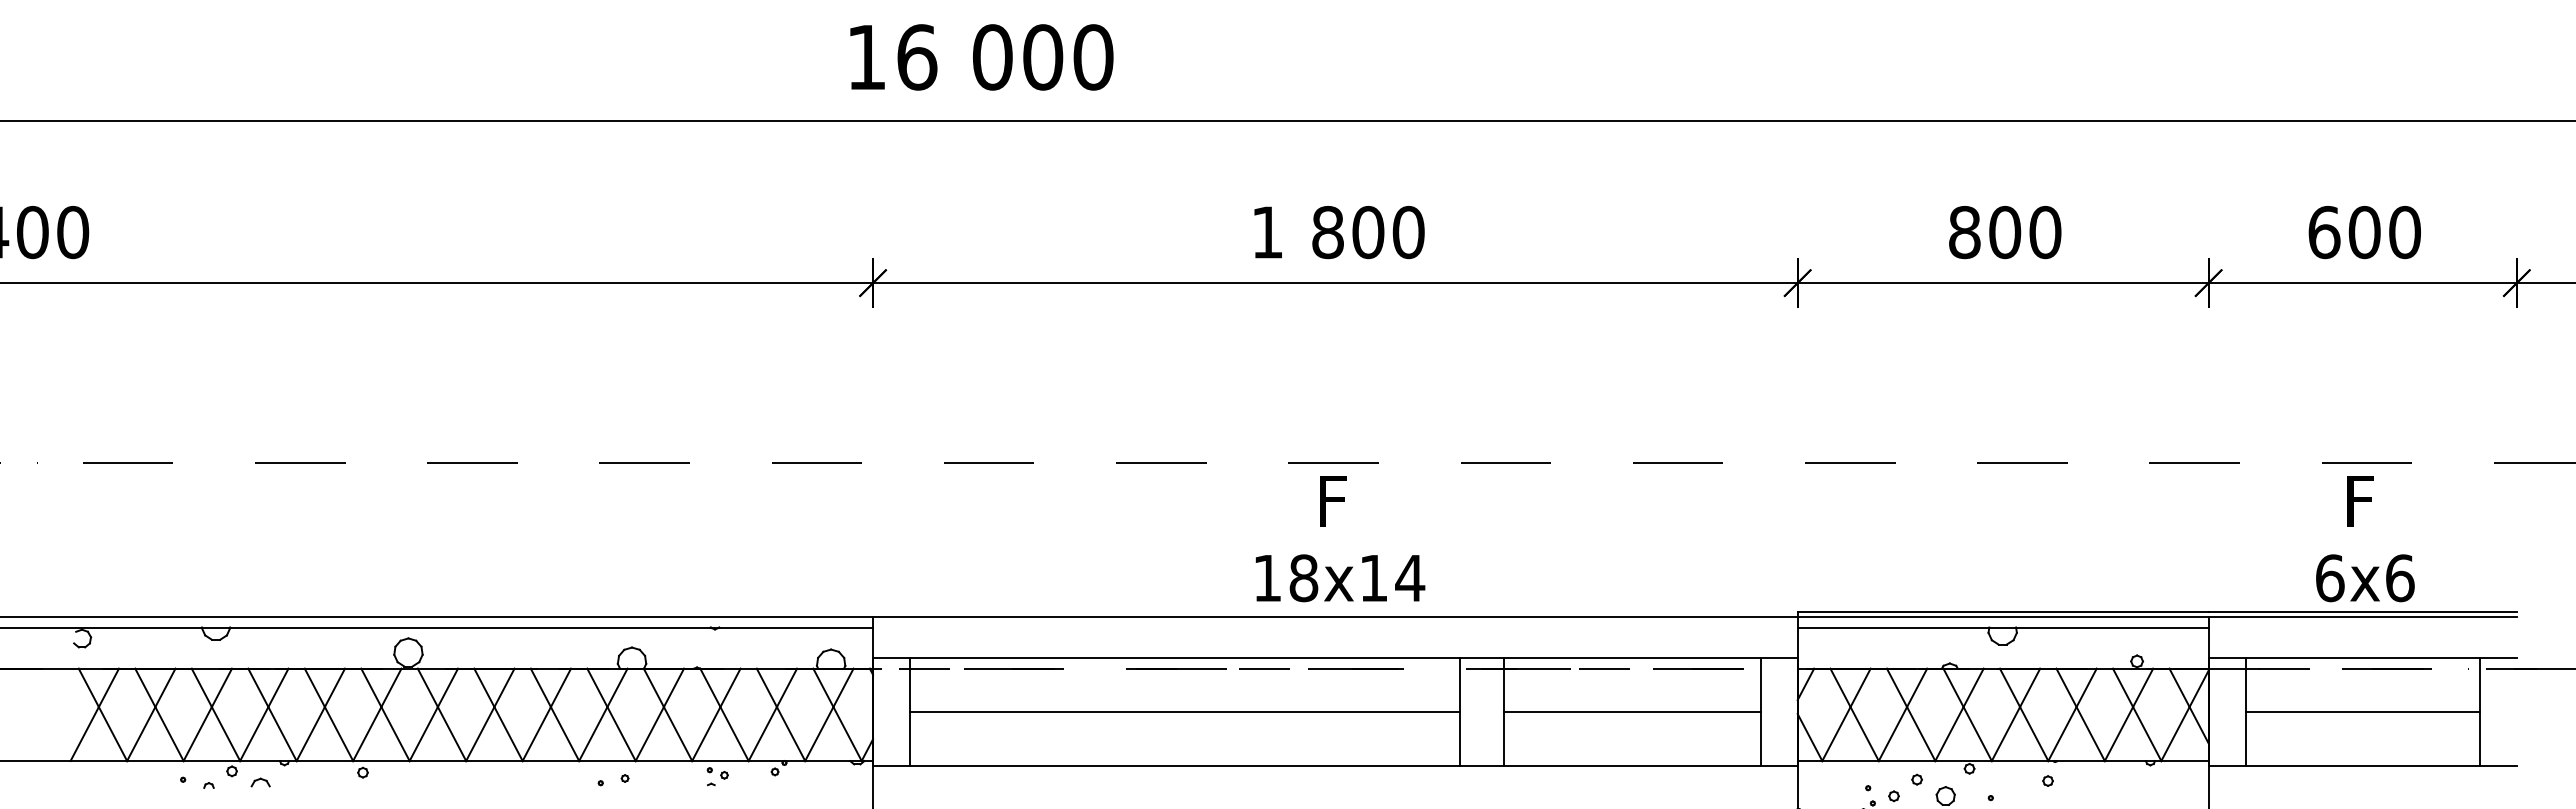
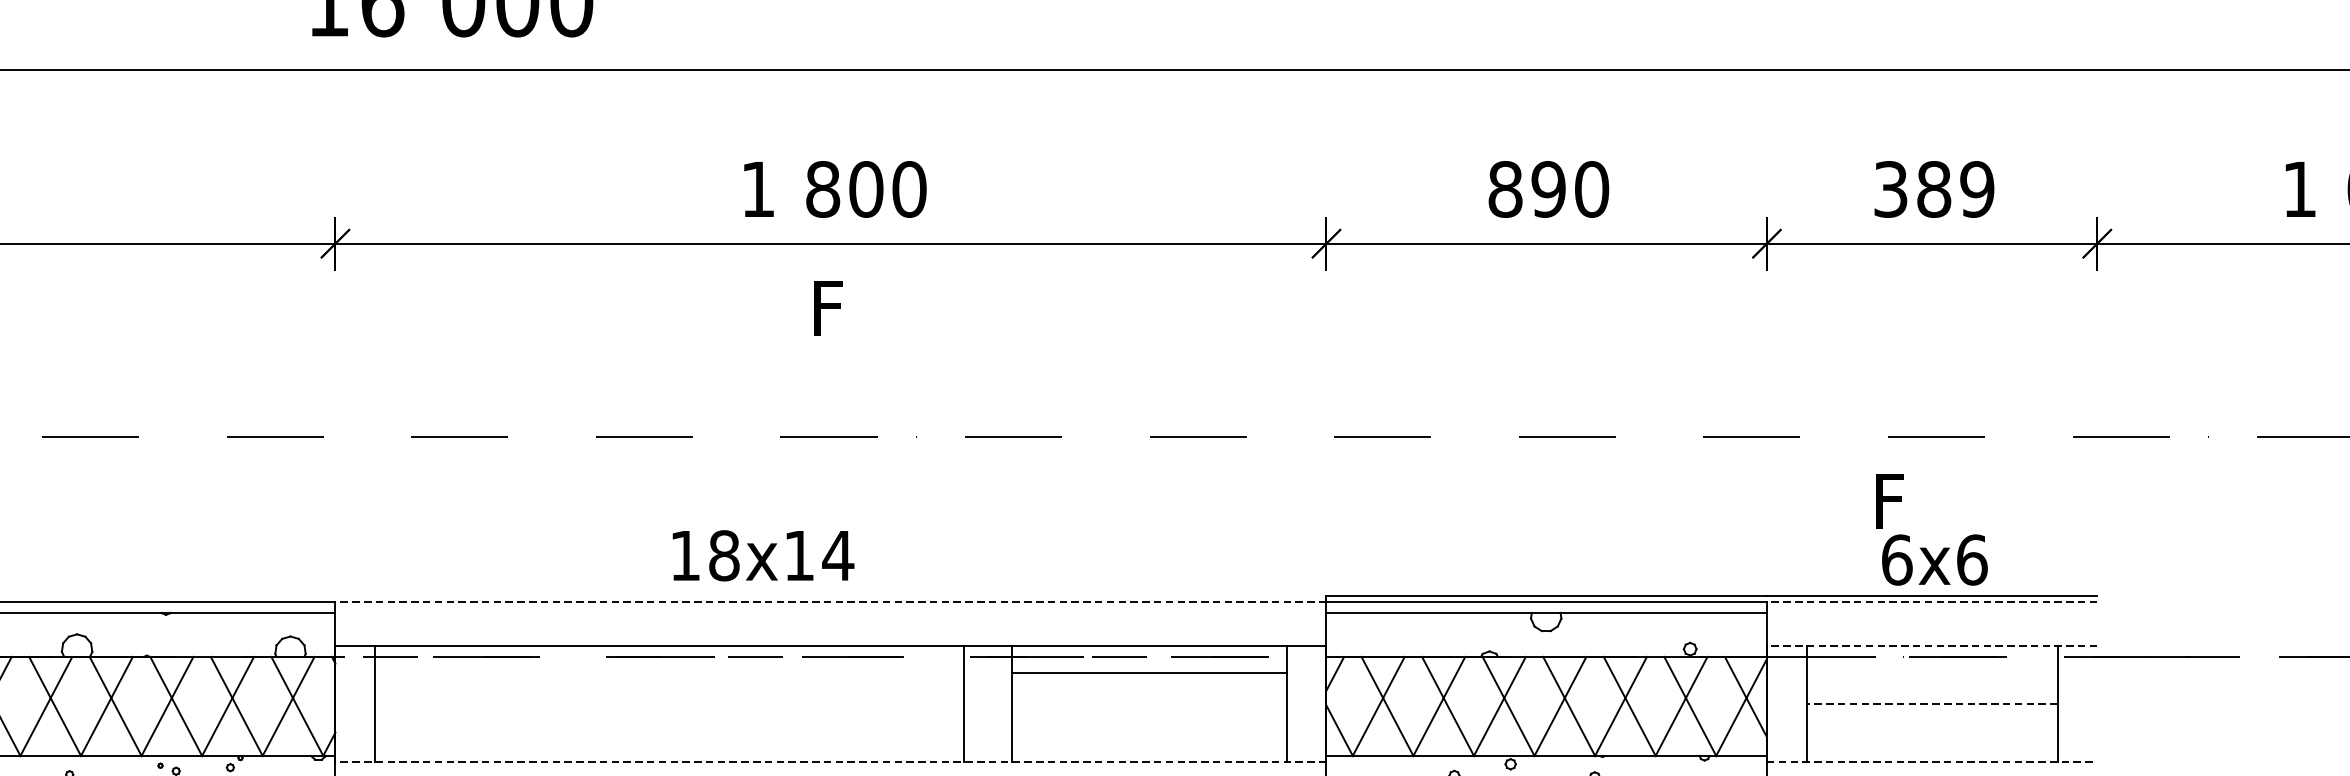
text: (2005, 232) -> (1549, 189), 800 -> 890
text: (2364, 232) -> (1933, 189), 600 -> 389
text: (1333, 501) -> (828, 308), moved
text: (2360, 501) -> (1890, 501), moved
text: (1340, 578) -> (763, 556), moved
line: (1334, 617) -> (830, 602), solid -> dashed
line: (2362, 617) -> (1931, 602), solid -> dashed
line: (2362, 658) -> (1931, 646), solid -> dashed
line: (1184, 712) -> (669, 703), removed
line: (1631, 712) -> (1148, 672), moved
line: (2362, 712) -> (1931, 703), solid -> dashed
line: (1334, 766) -> (830, 761), solid -> dashed
line: (2363, 766) -> (1932, 761), solid -> dashed

